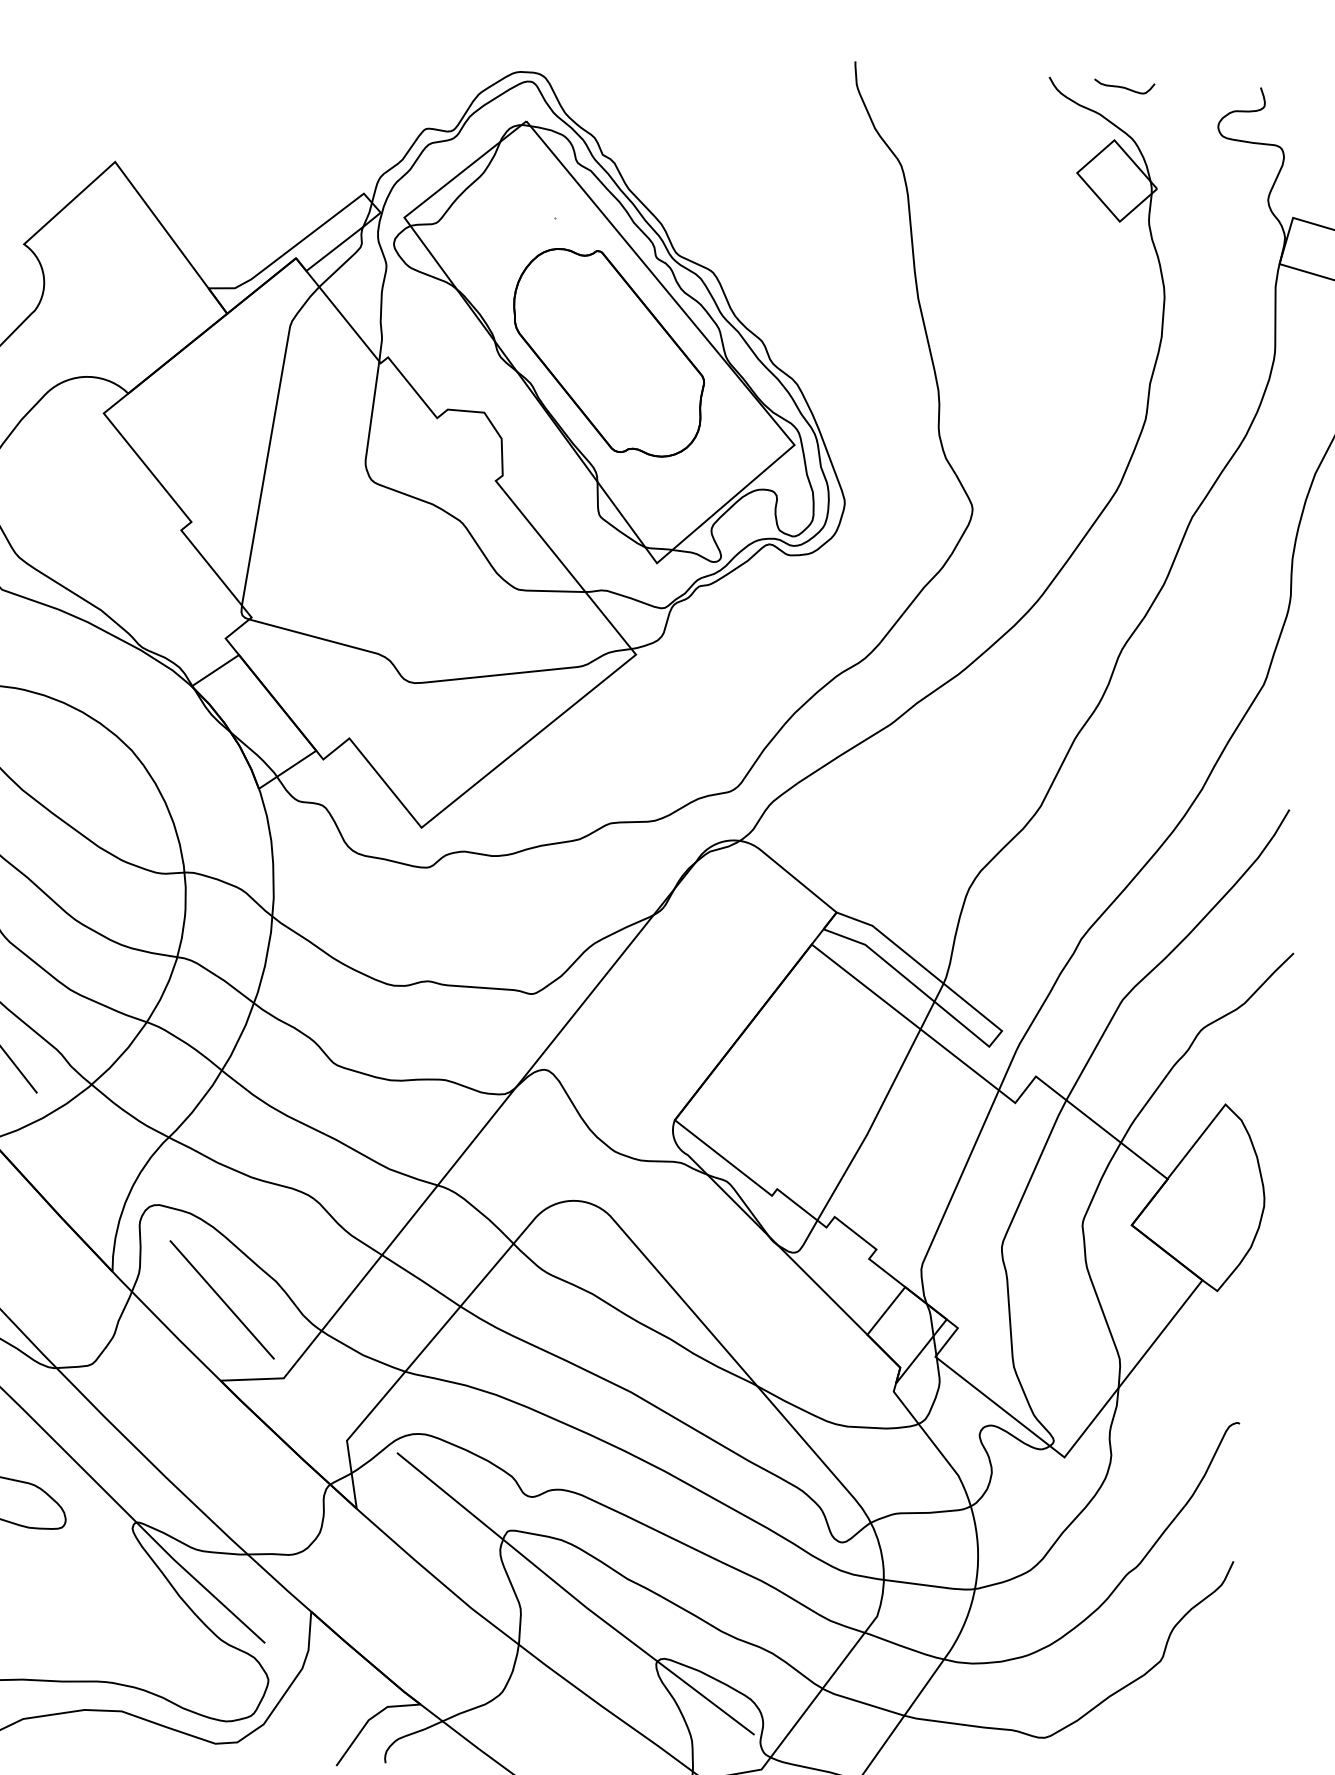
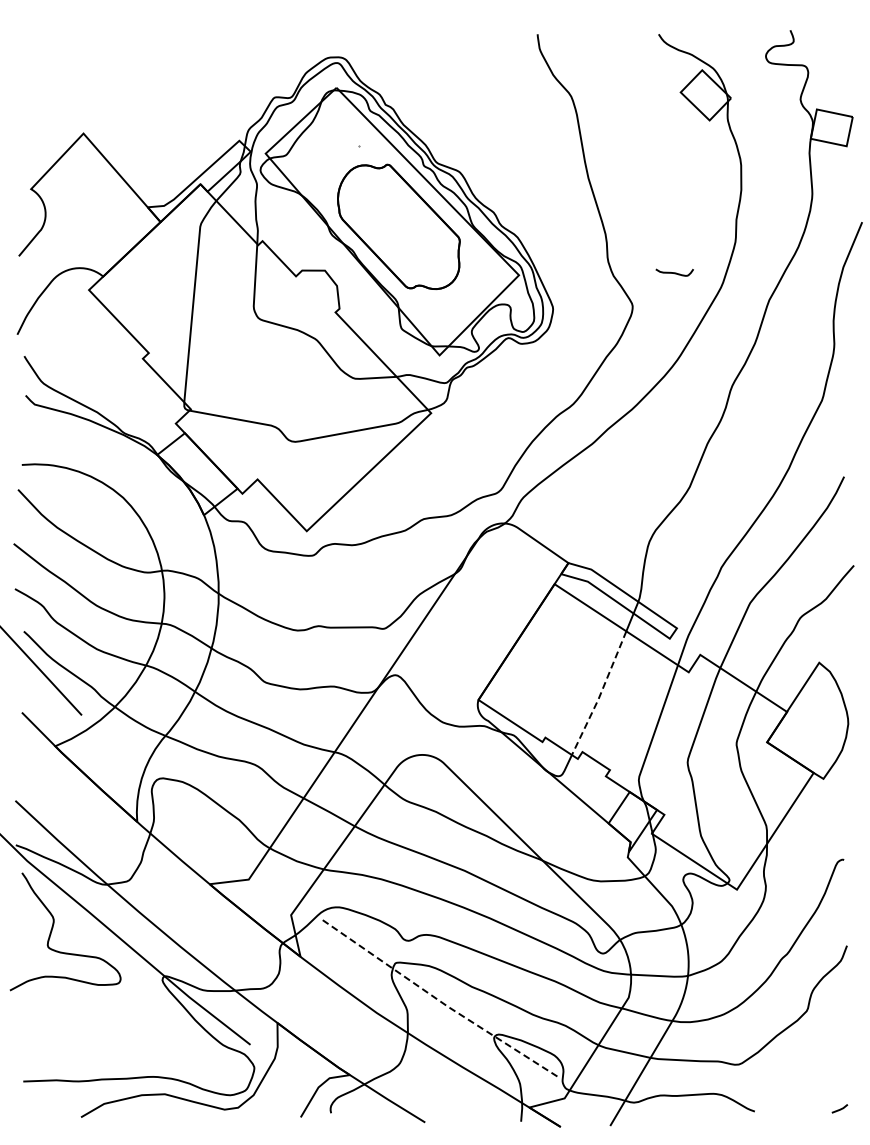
curve: (1124, 86) -> (674, 272), moved
line: (871, 1127) -> (600, 694), solid -> dashed
line: (221, 1299) -> (206, 833), removed
line: (573, 1598) -> (439, 1001), solid -> dashed

